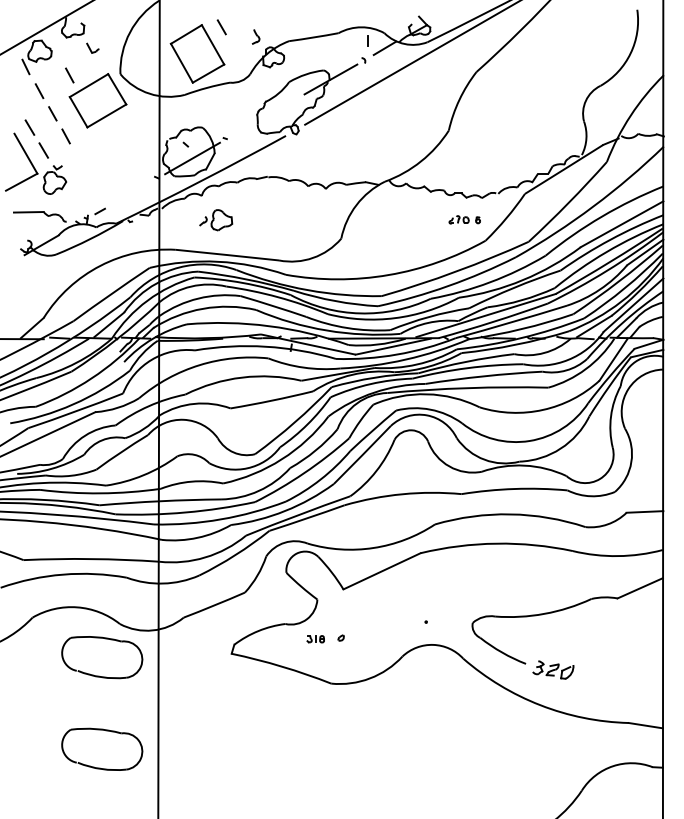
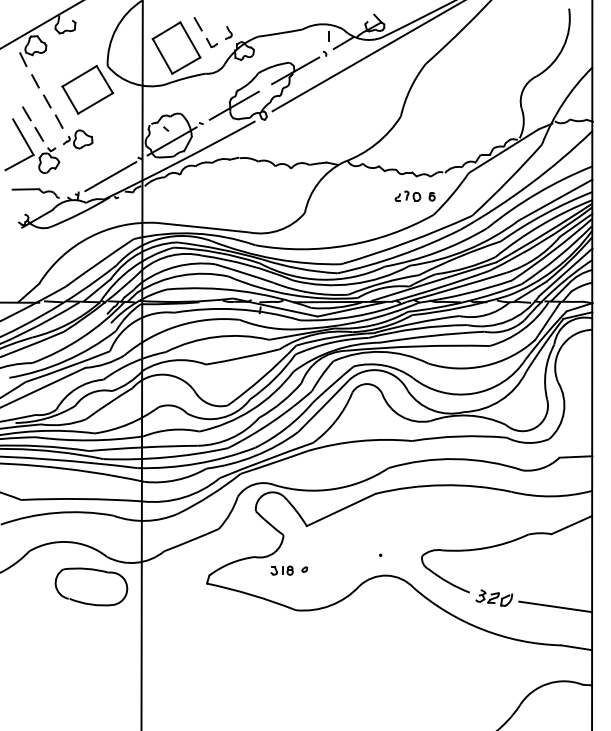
part: (92, 47) -> (211, 42), moved
line: (69, 75) -> (62, 67), removed
line: (261, 118) -> (233, 105), added
line: (129, 194) -> (115, 173), added
part: (464, 219) -> (414, 195), size x1.43
part: (216, 220) -> (78, 139), moved
part: (315, 639) -> (281, 570), size x1.43
line: (622, 679) -> (555, 606), added
part: (102, 748) -> (91, 668), removed

